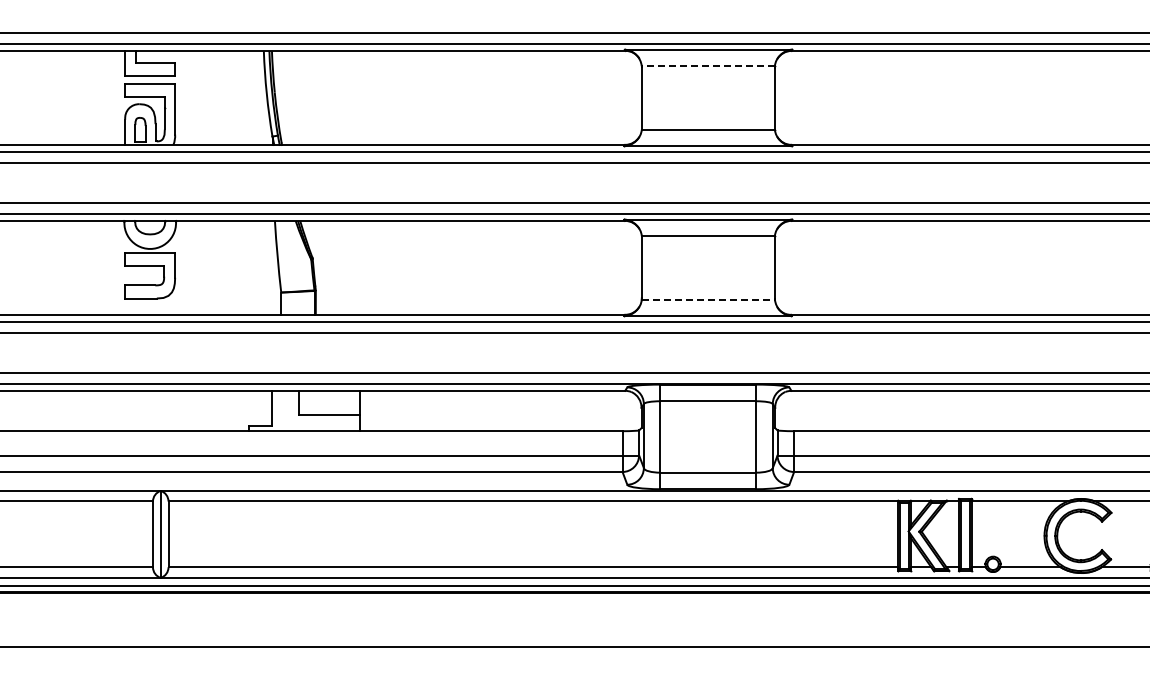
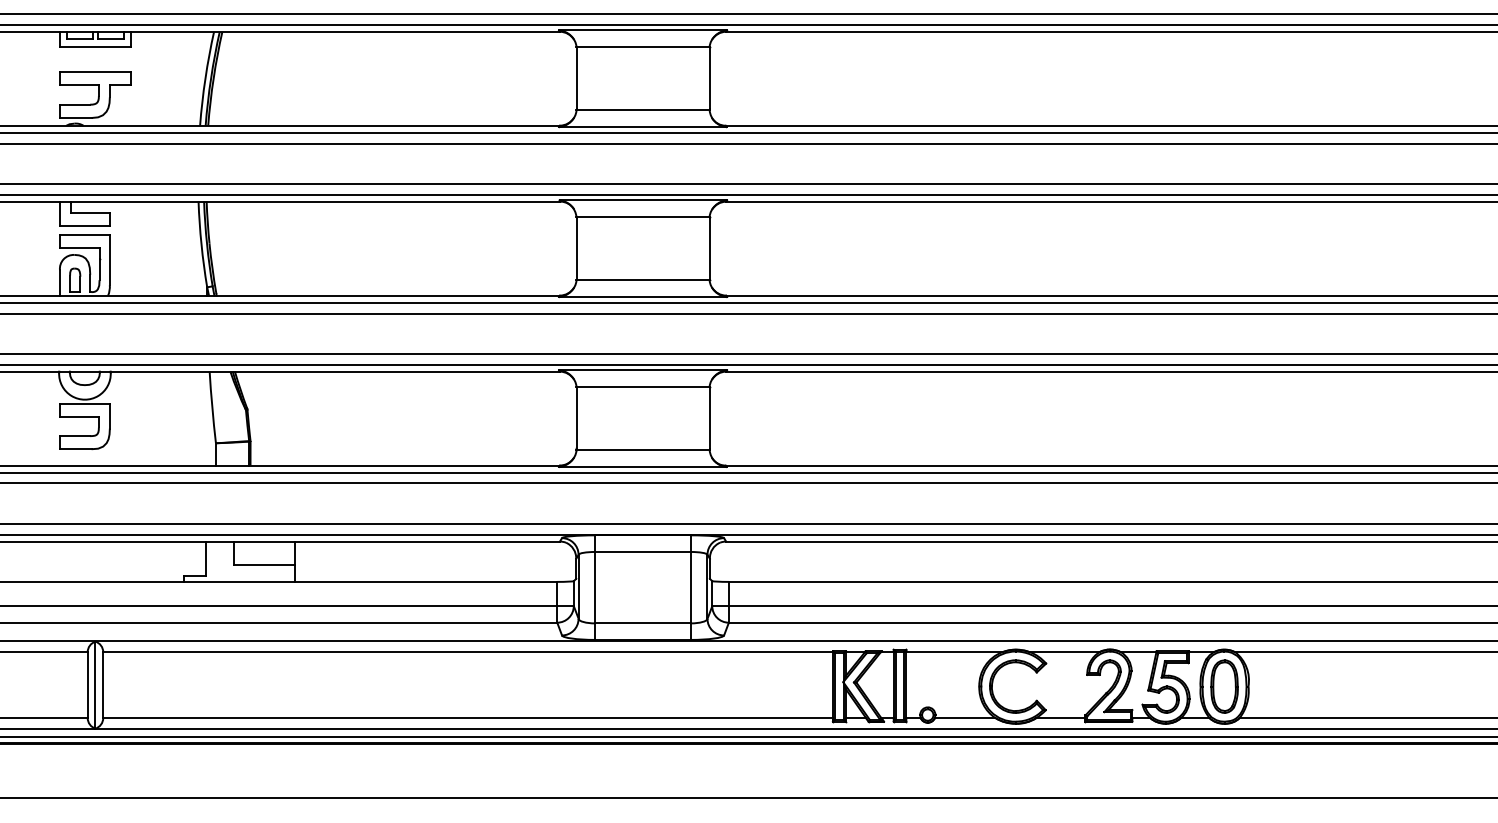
line: (708, 65) -> (643, 216), dashed -> solid
line: (708, 299) -> (643, 450), dashed -> solid

